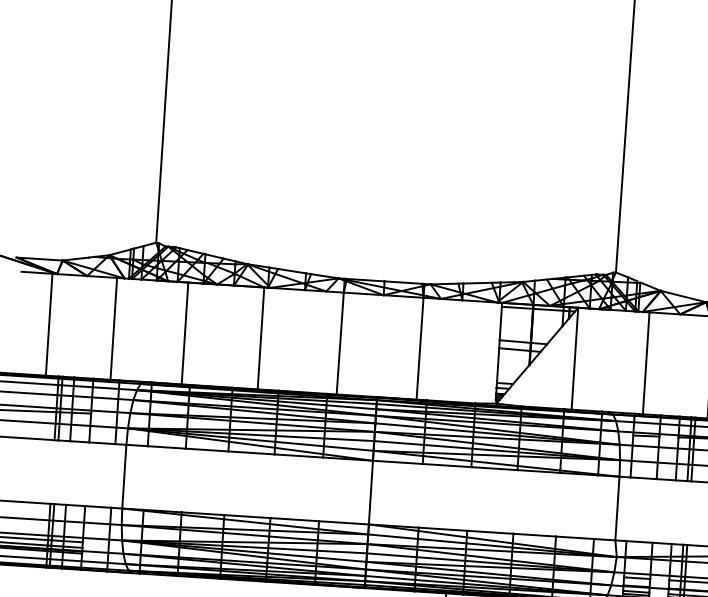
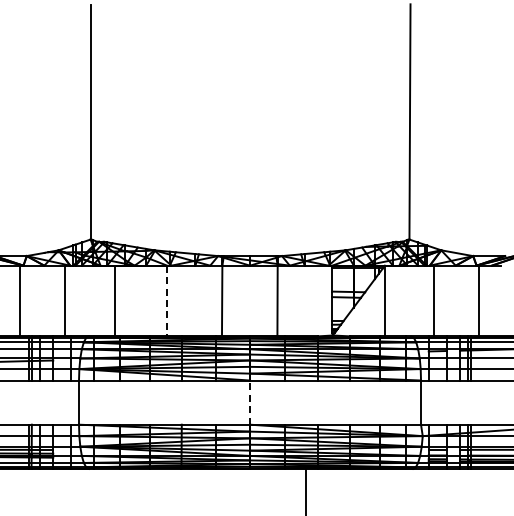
line: (261, 339) -> (167, 301), solid -> dashed
line: (371, 492) -> (250, 402), solid -> dashed

